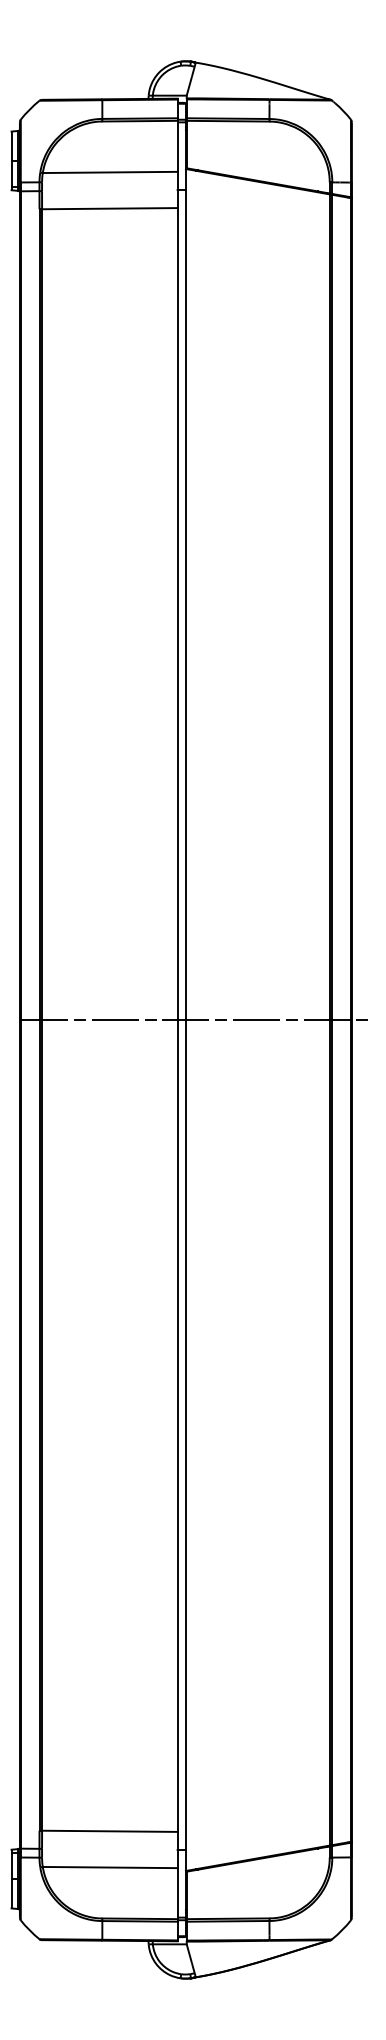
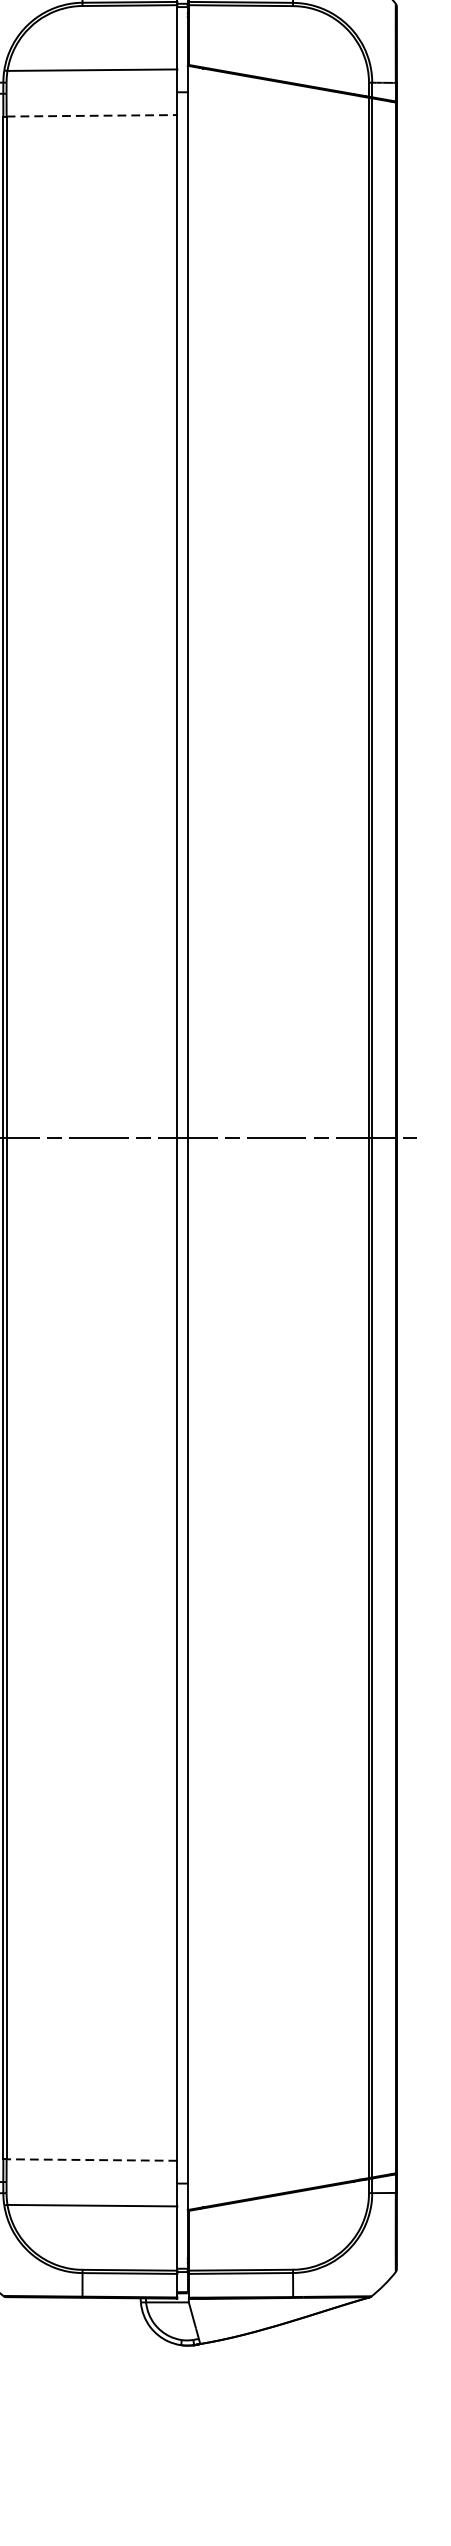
line: (109, 208) -> (91, 115), solid -> dashed
line: (109, 1831) -> (91, 2160), solid -> dashed

